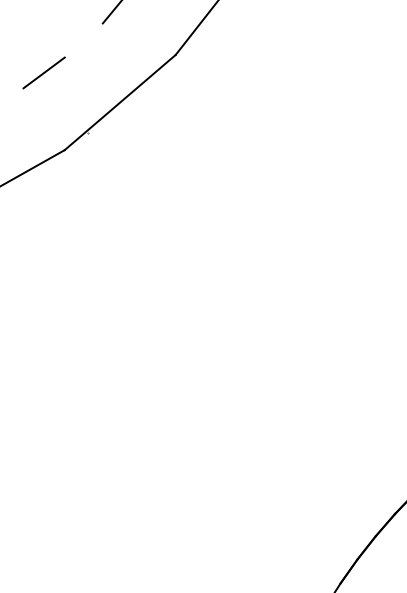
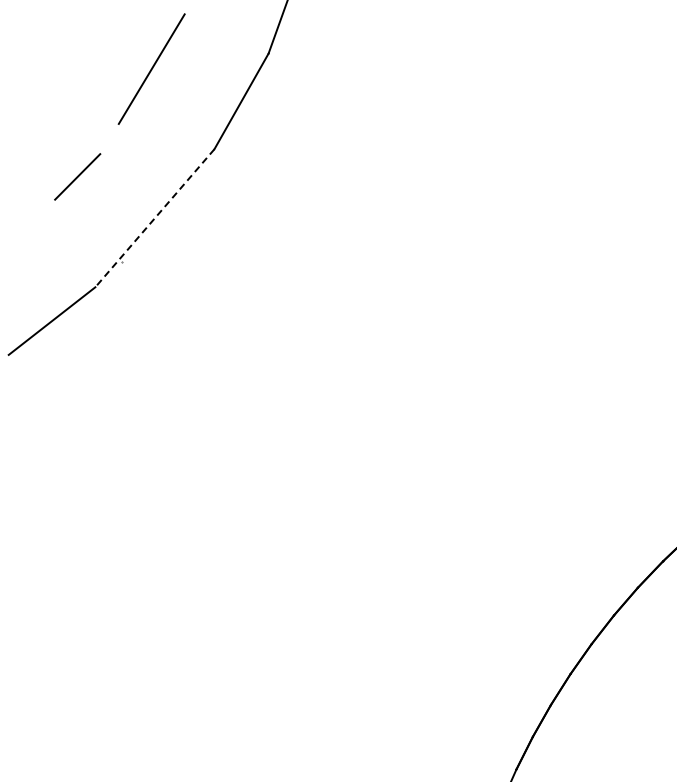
line: (44, 72) -> (77, 176), moved
line: (119, 102) -> (154, 218), solid -> dashed

